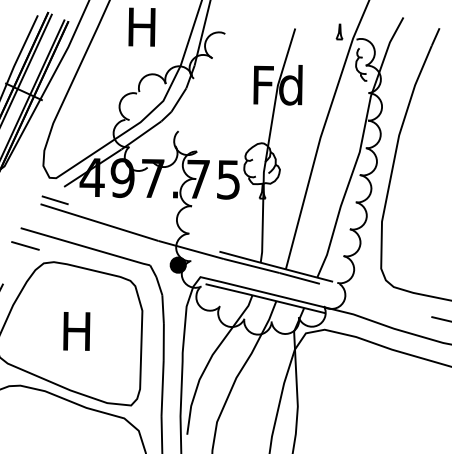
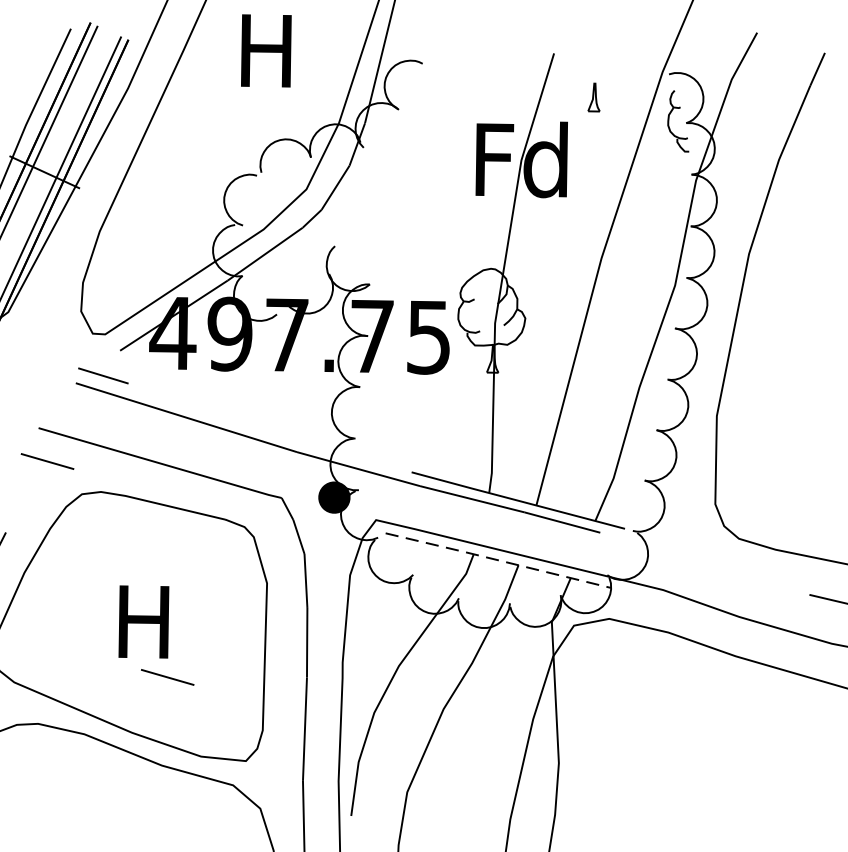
part: (339, 31) -> (593, 96), moved
line: (265, 298) -> (498, 560), solid -> dashed
line: (89, 360) -> (167, 676), added

